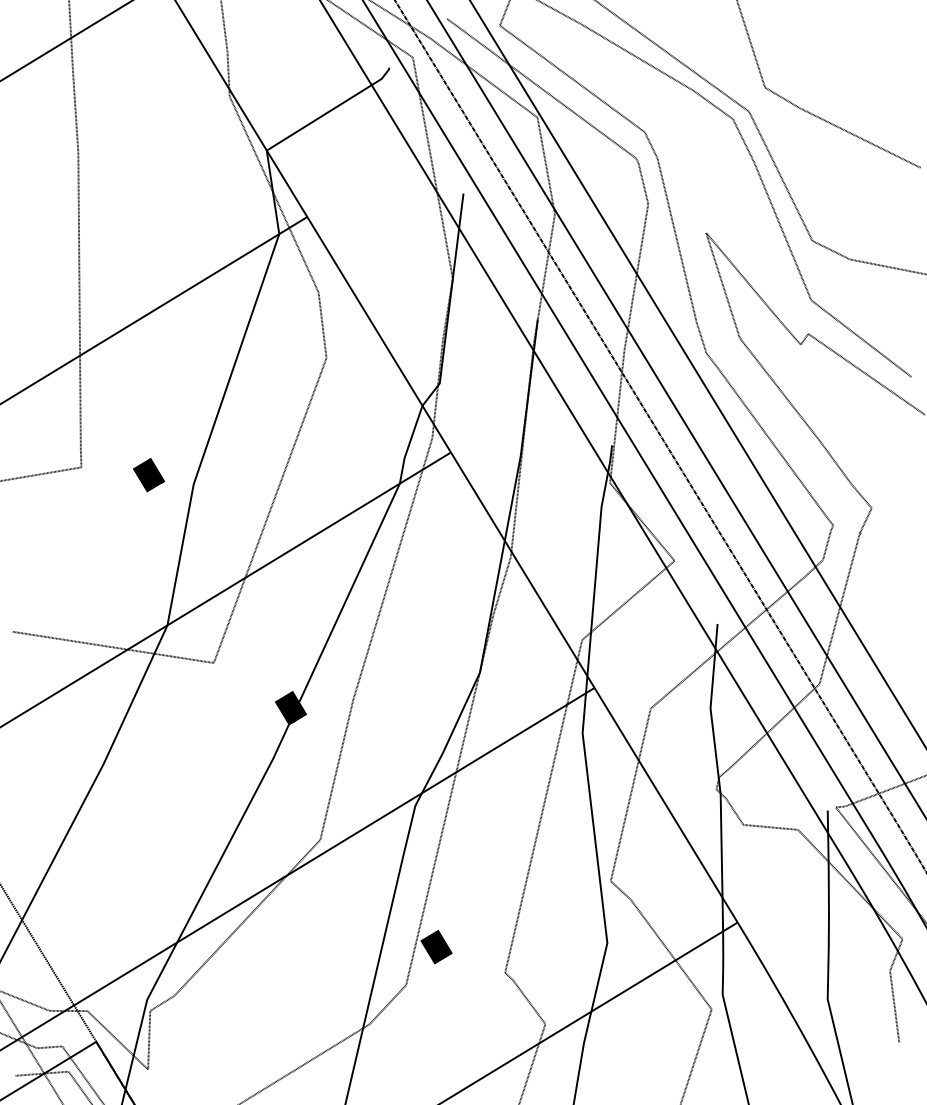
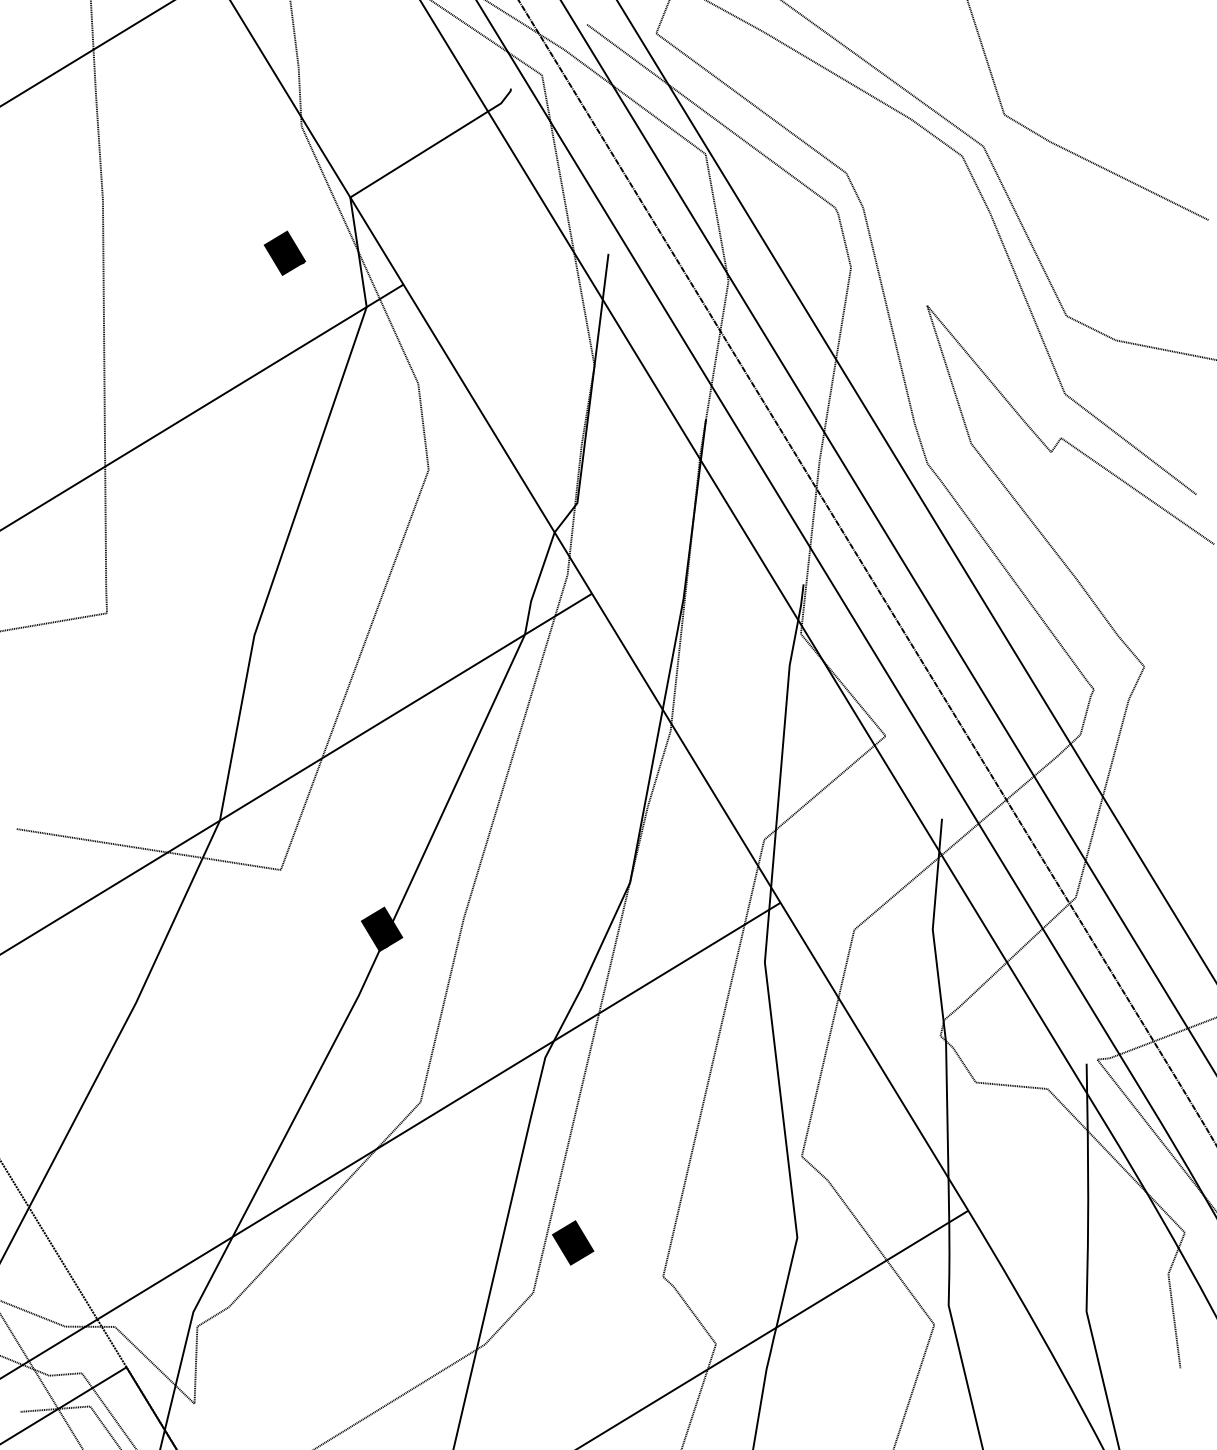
text: (148, 475) -> (284, 253), moved

